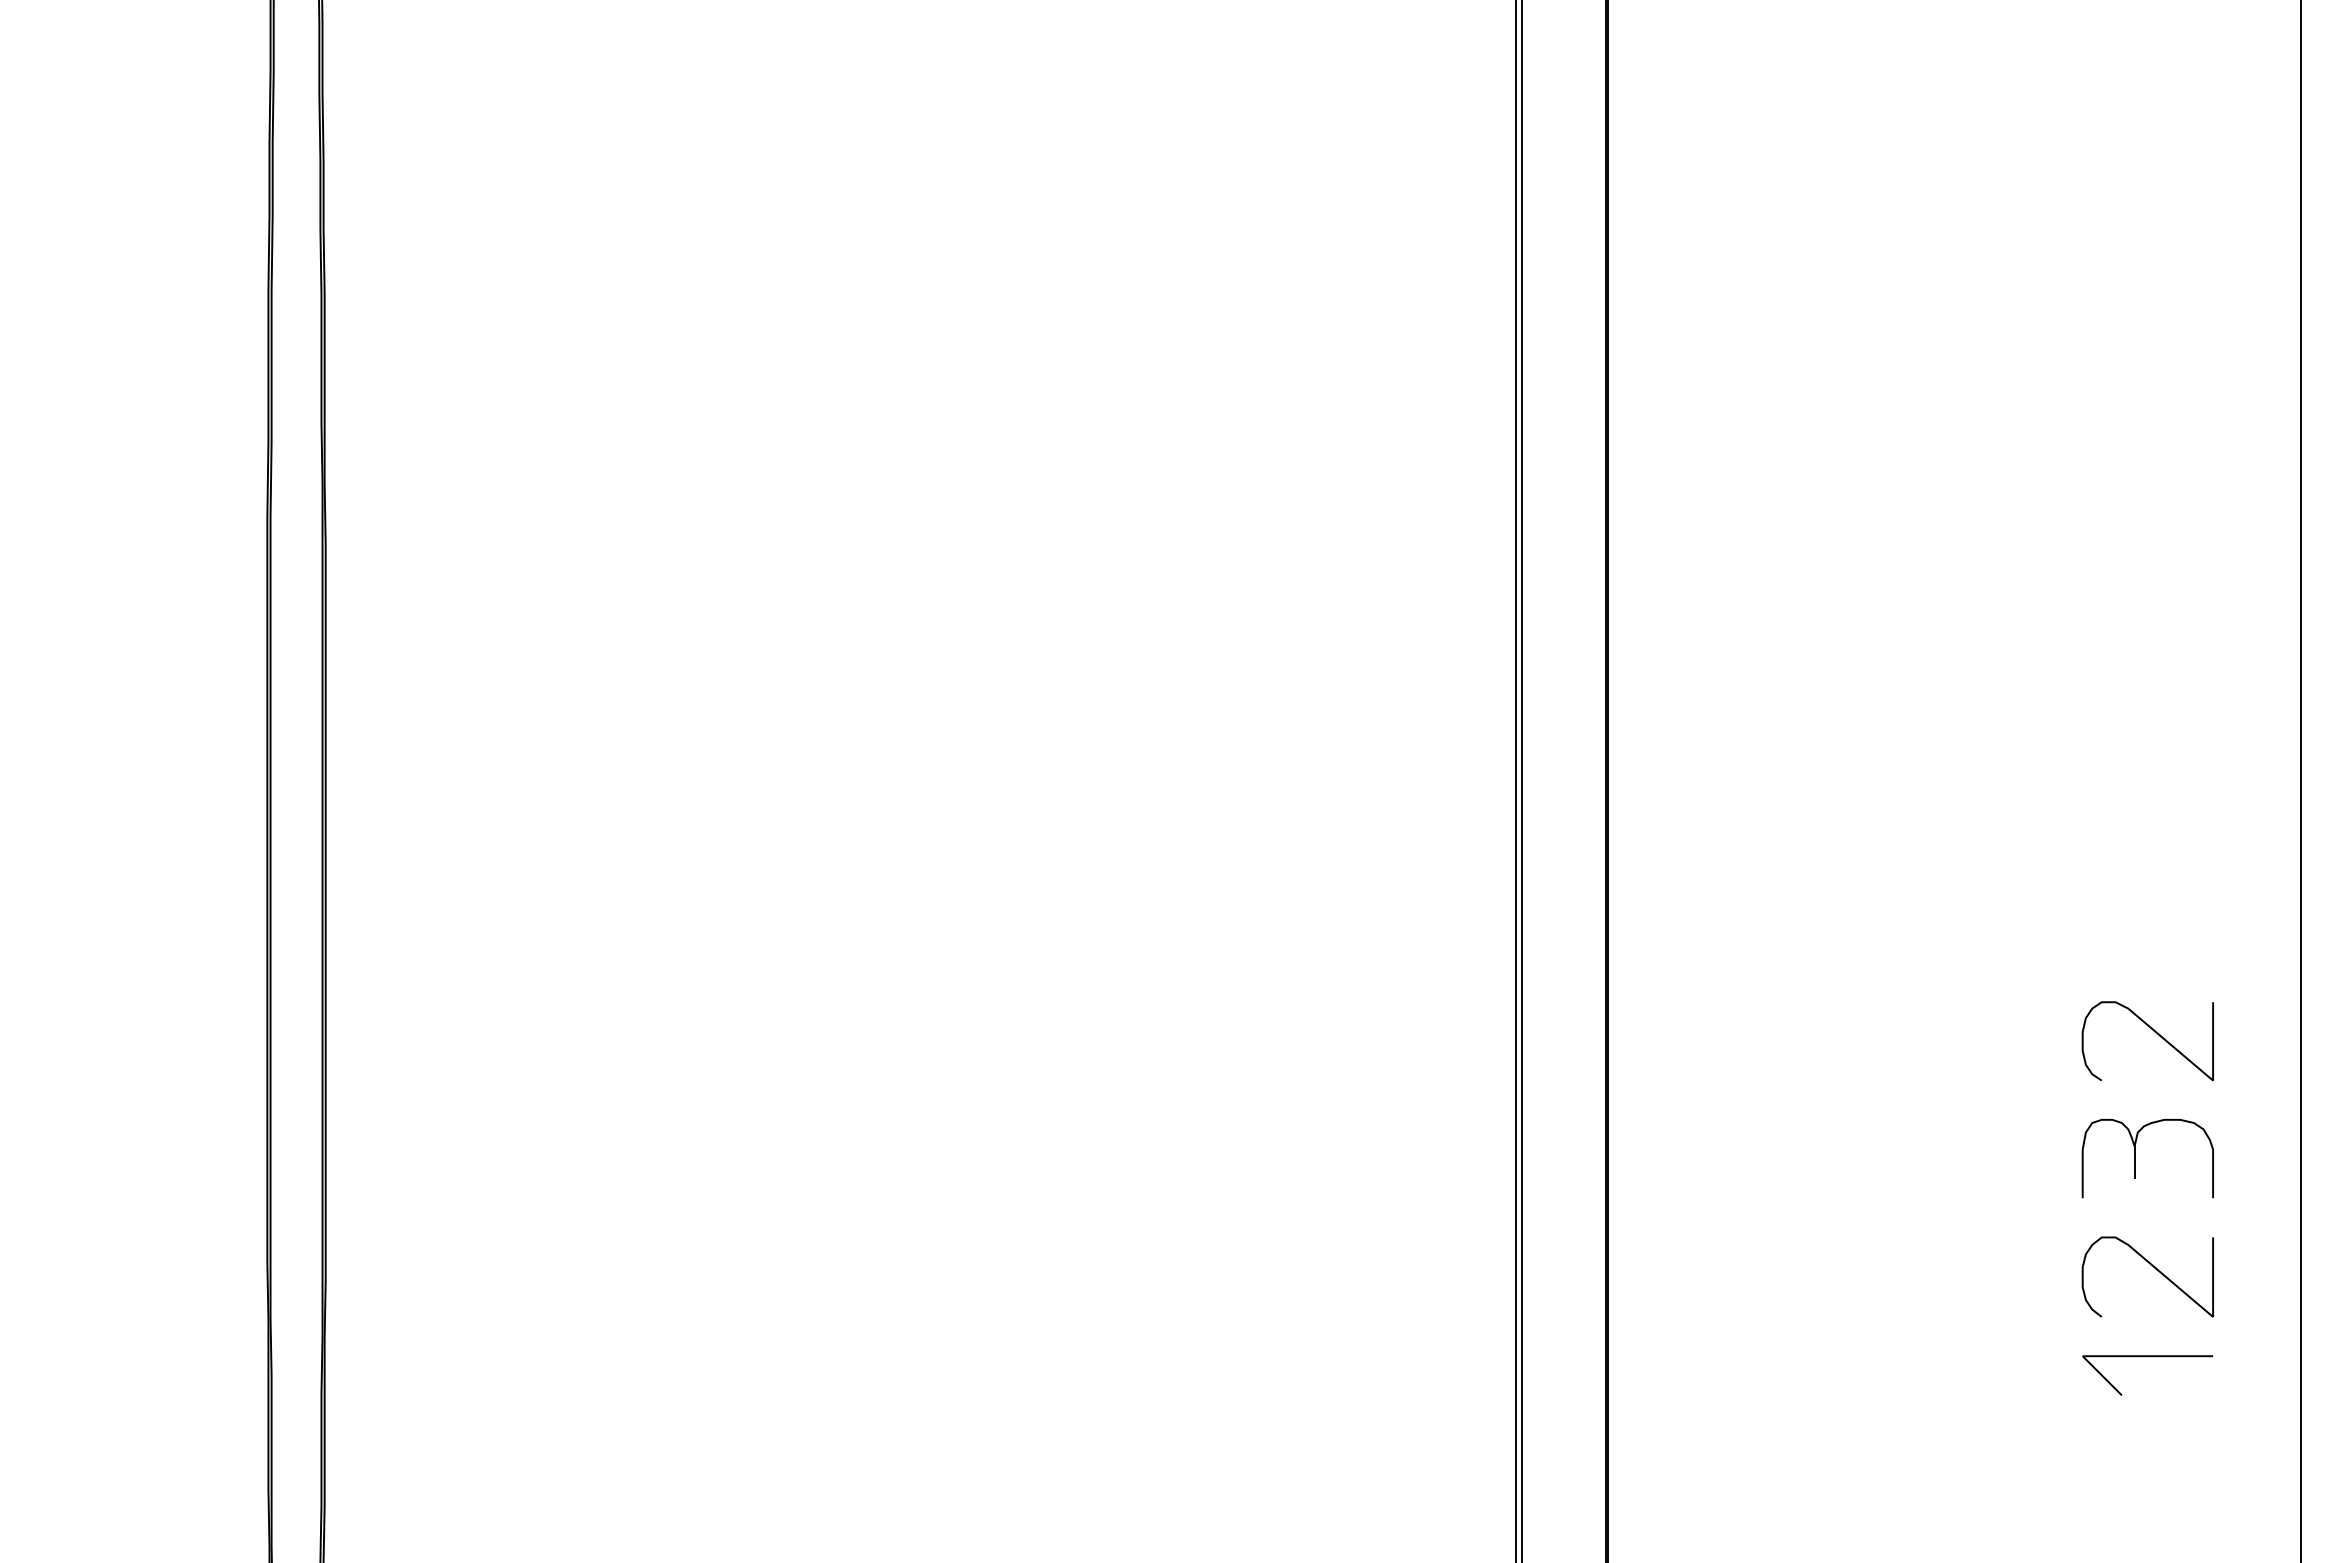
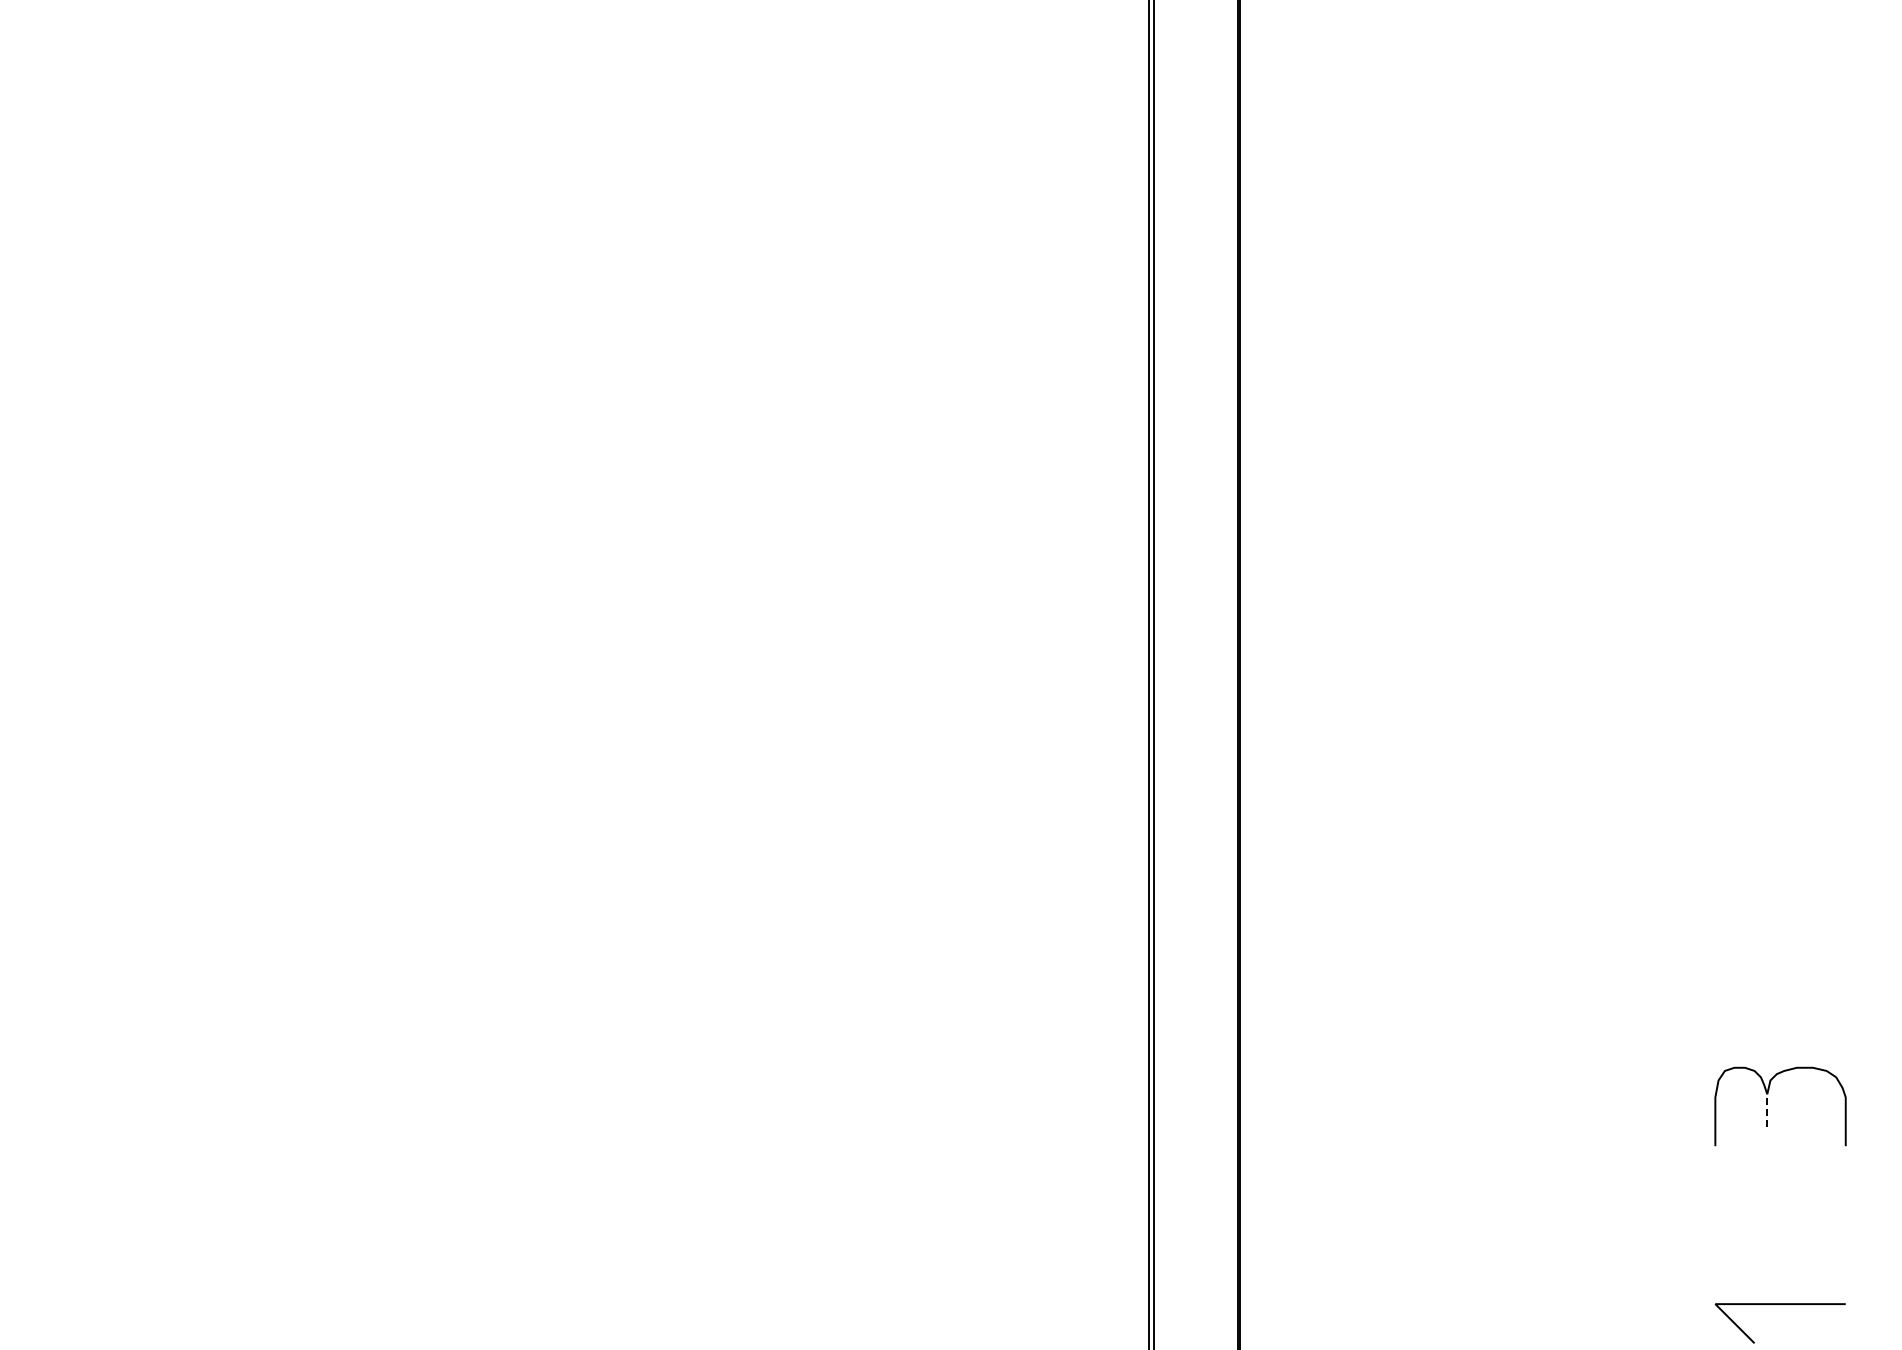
curve: (2154, 1032) -> (1787, 980), removed
line: (2134, 1162) -> (1767, 1110), solid -> dashed
curve: (2154, 1268) -> (1787, 1216), removed

